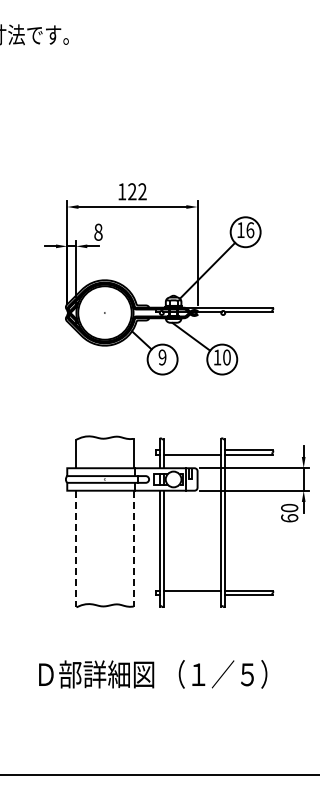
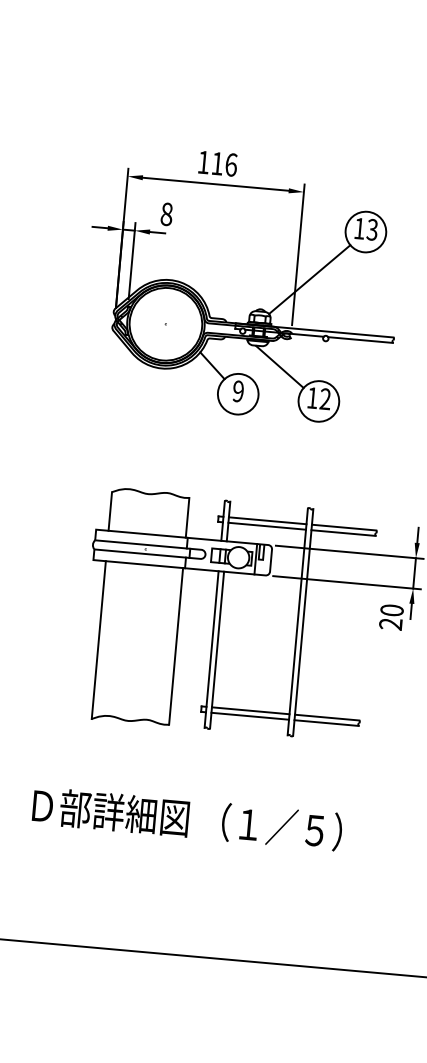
text: (137, 191) -> (224, 163), 122 -> 116
text: (250, 230) -> (372, 230), 16 -> 13
text: (226, 357) -> (324, 399), 10 -> 12
line: (192, 450) -> (267, 520), added
text: (289, 518) -> (390, 624), 60 -> 20
line: (133, 548) -> (176, 646), dashed -> solid
line: (76, 549) -> (98, 640), dashed -> solid
line: (192, 595) -> (250, 716), added

